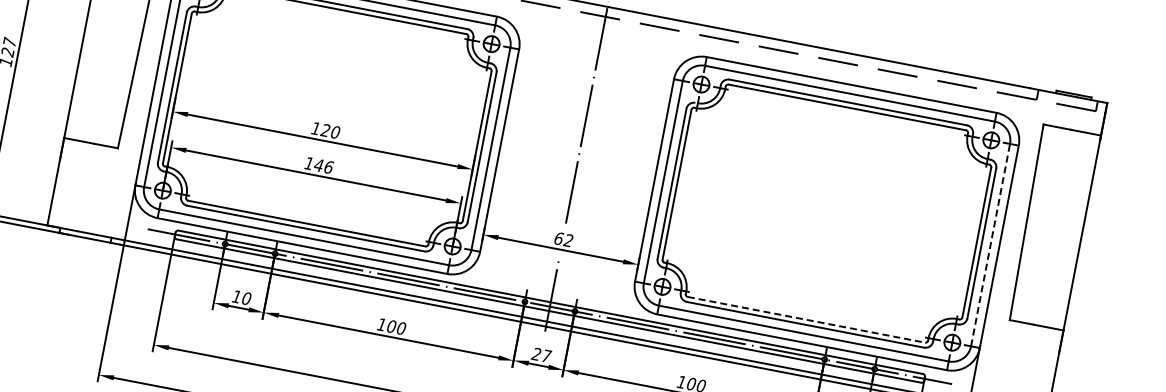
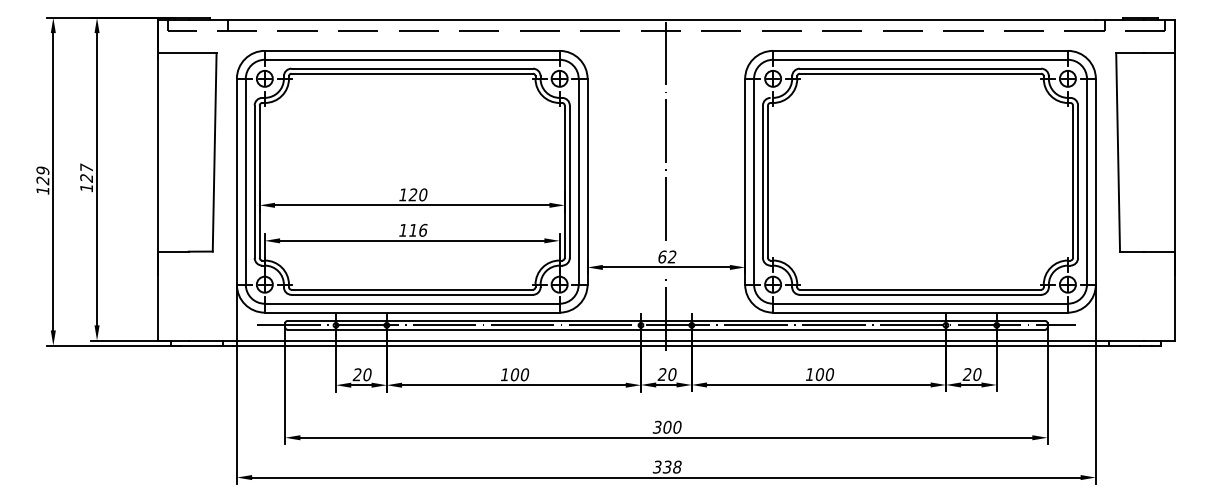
text: (318, 165) -> (412, 230), 146 -> 116
line: (990, 244) -> (1086, 181), dashed -> solid
text: (235, 296) -> (356, 374), 10 -> 20
line: (806, 319) -> (920, 289), dashed -> solid
text: (546, 356) -> (672, 374), 27 -> 20

